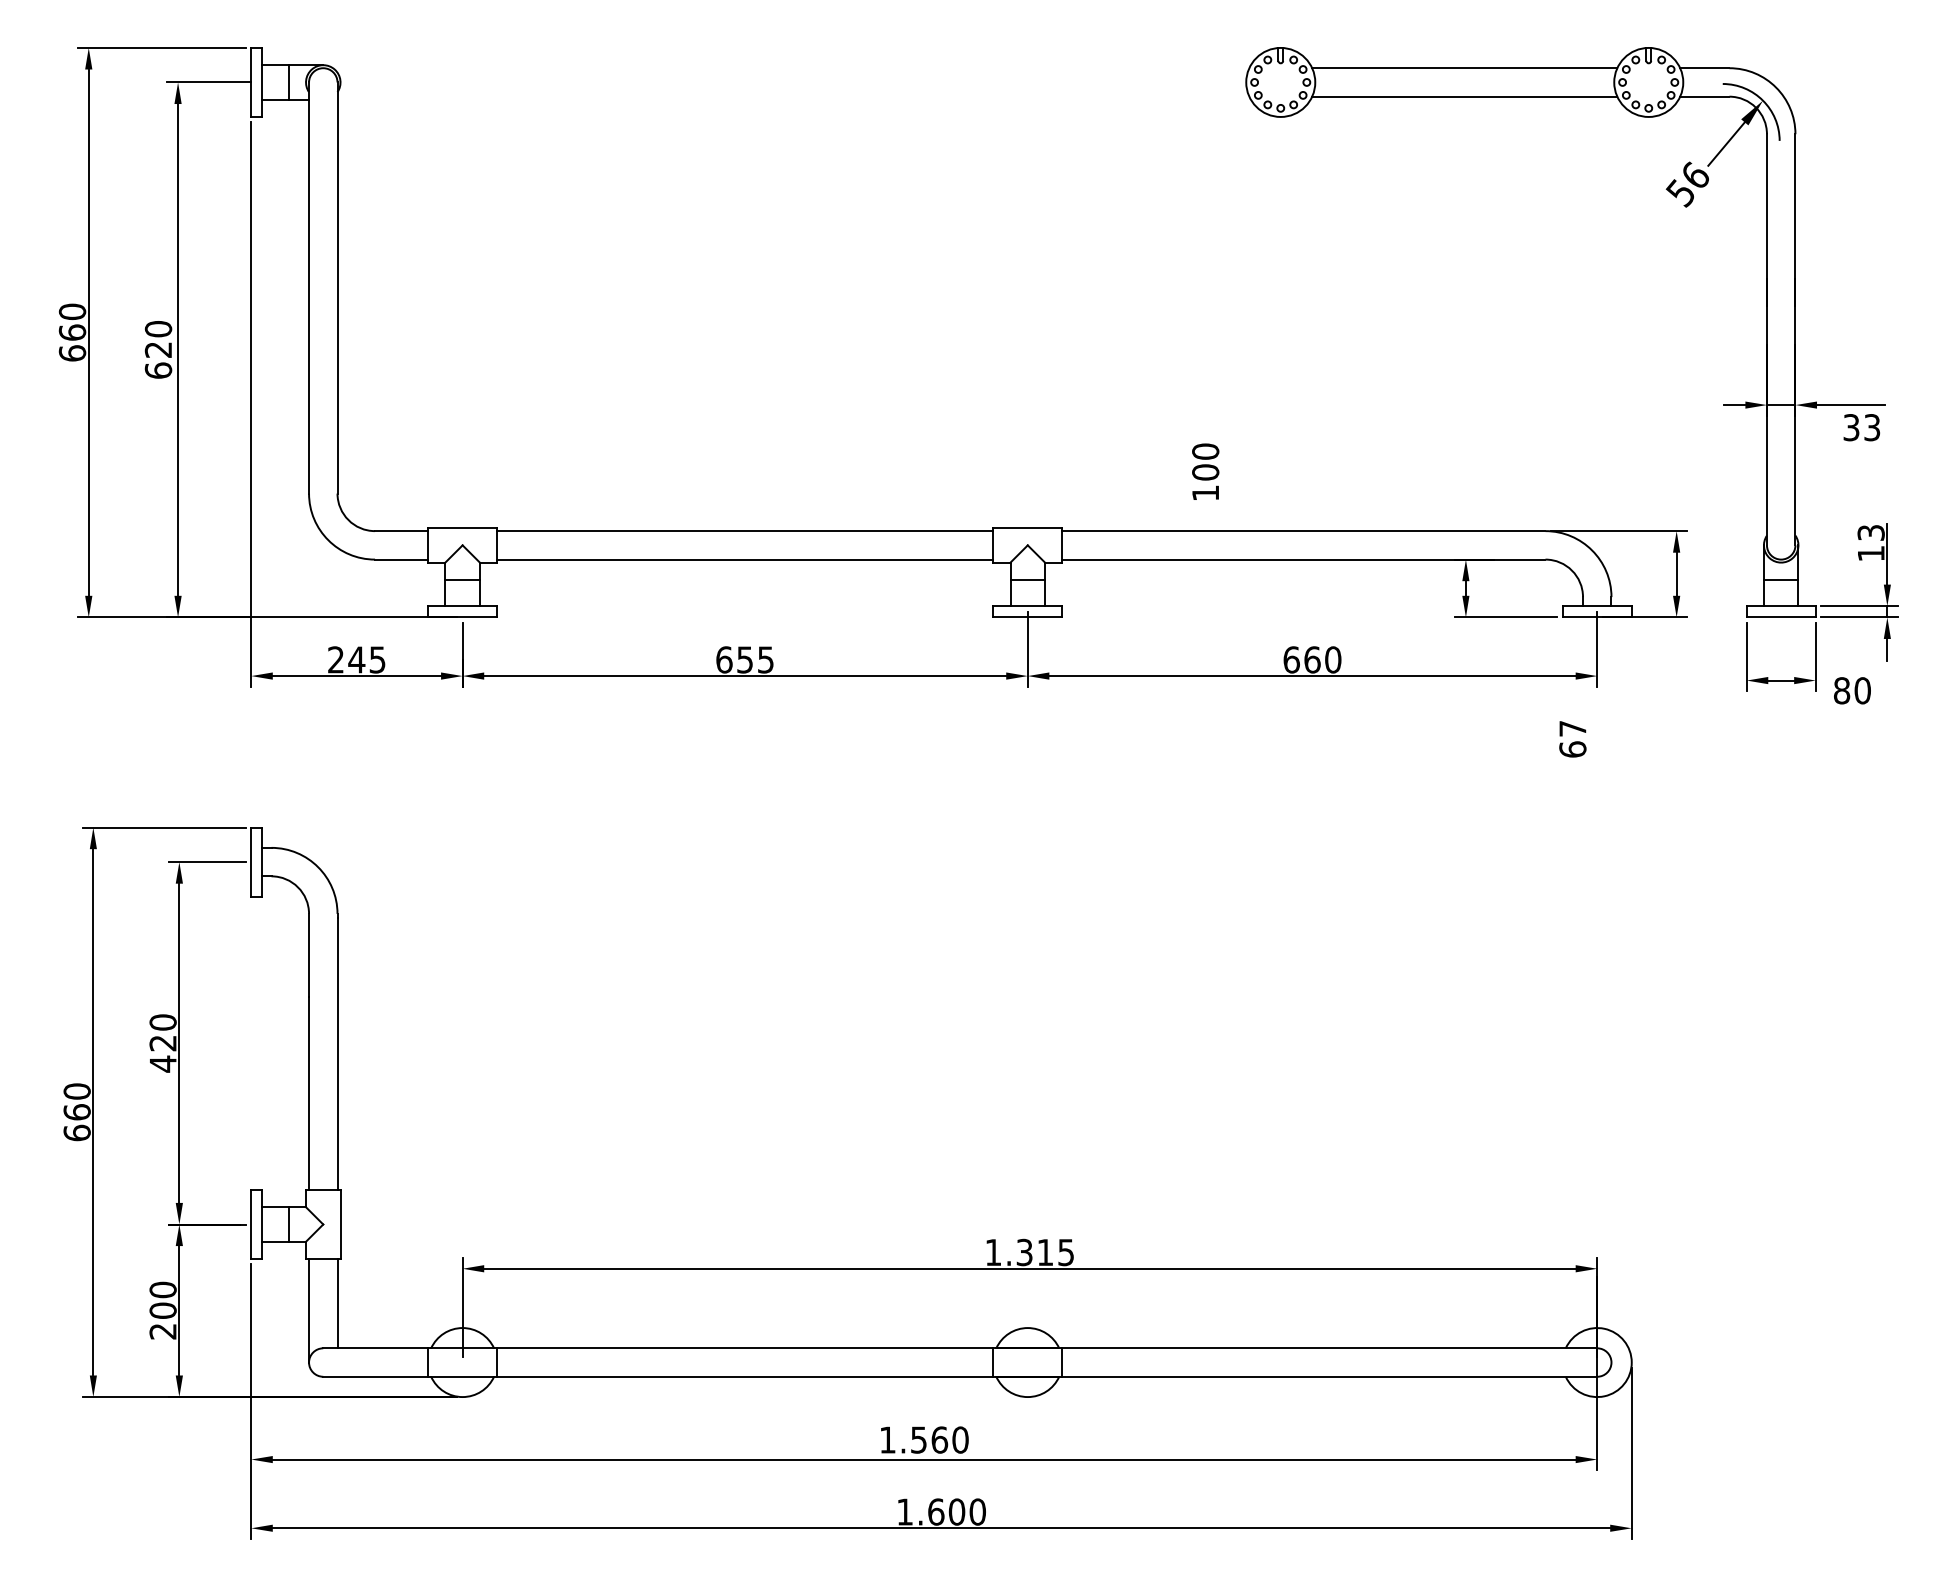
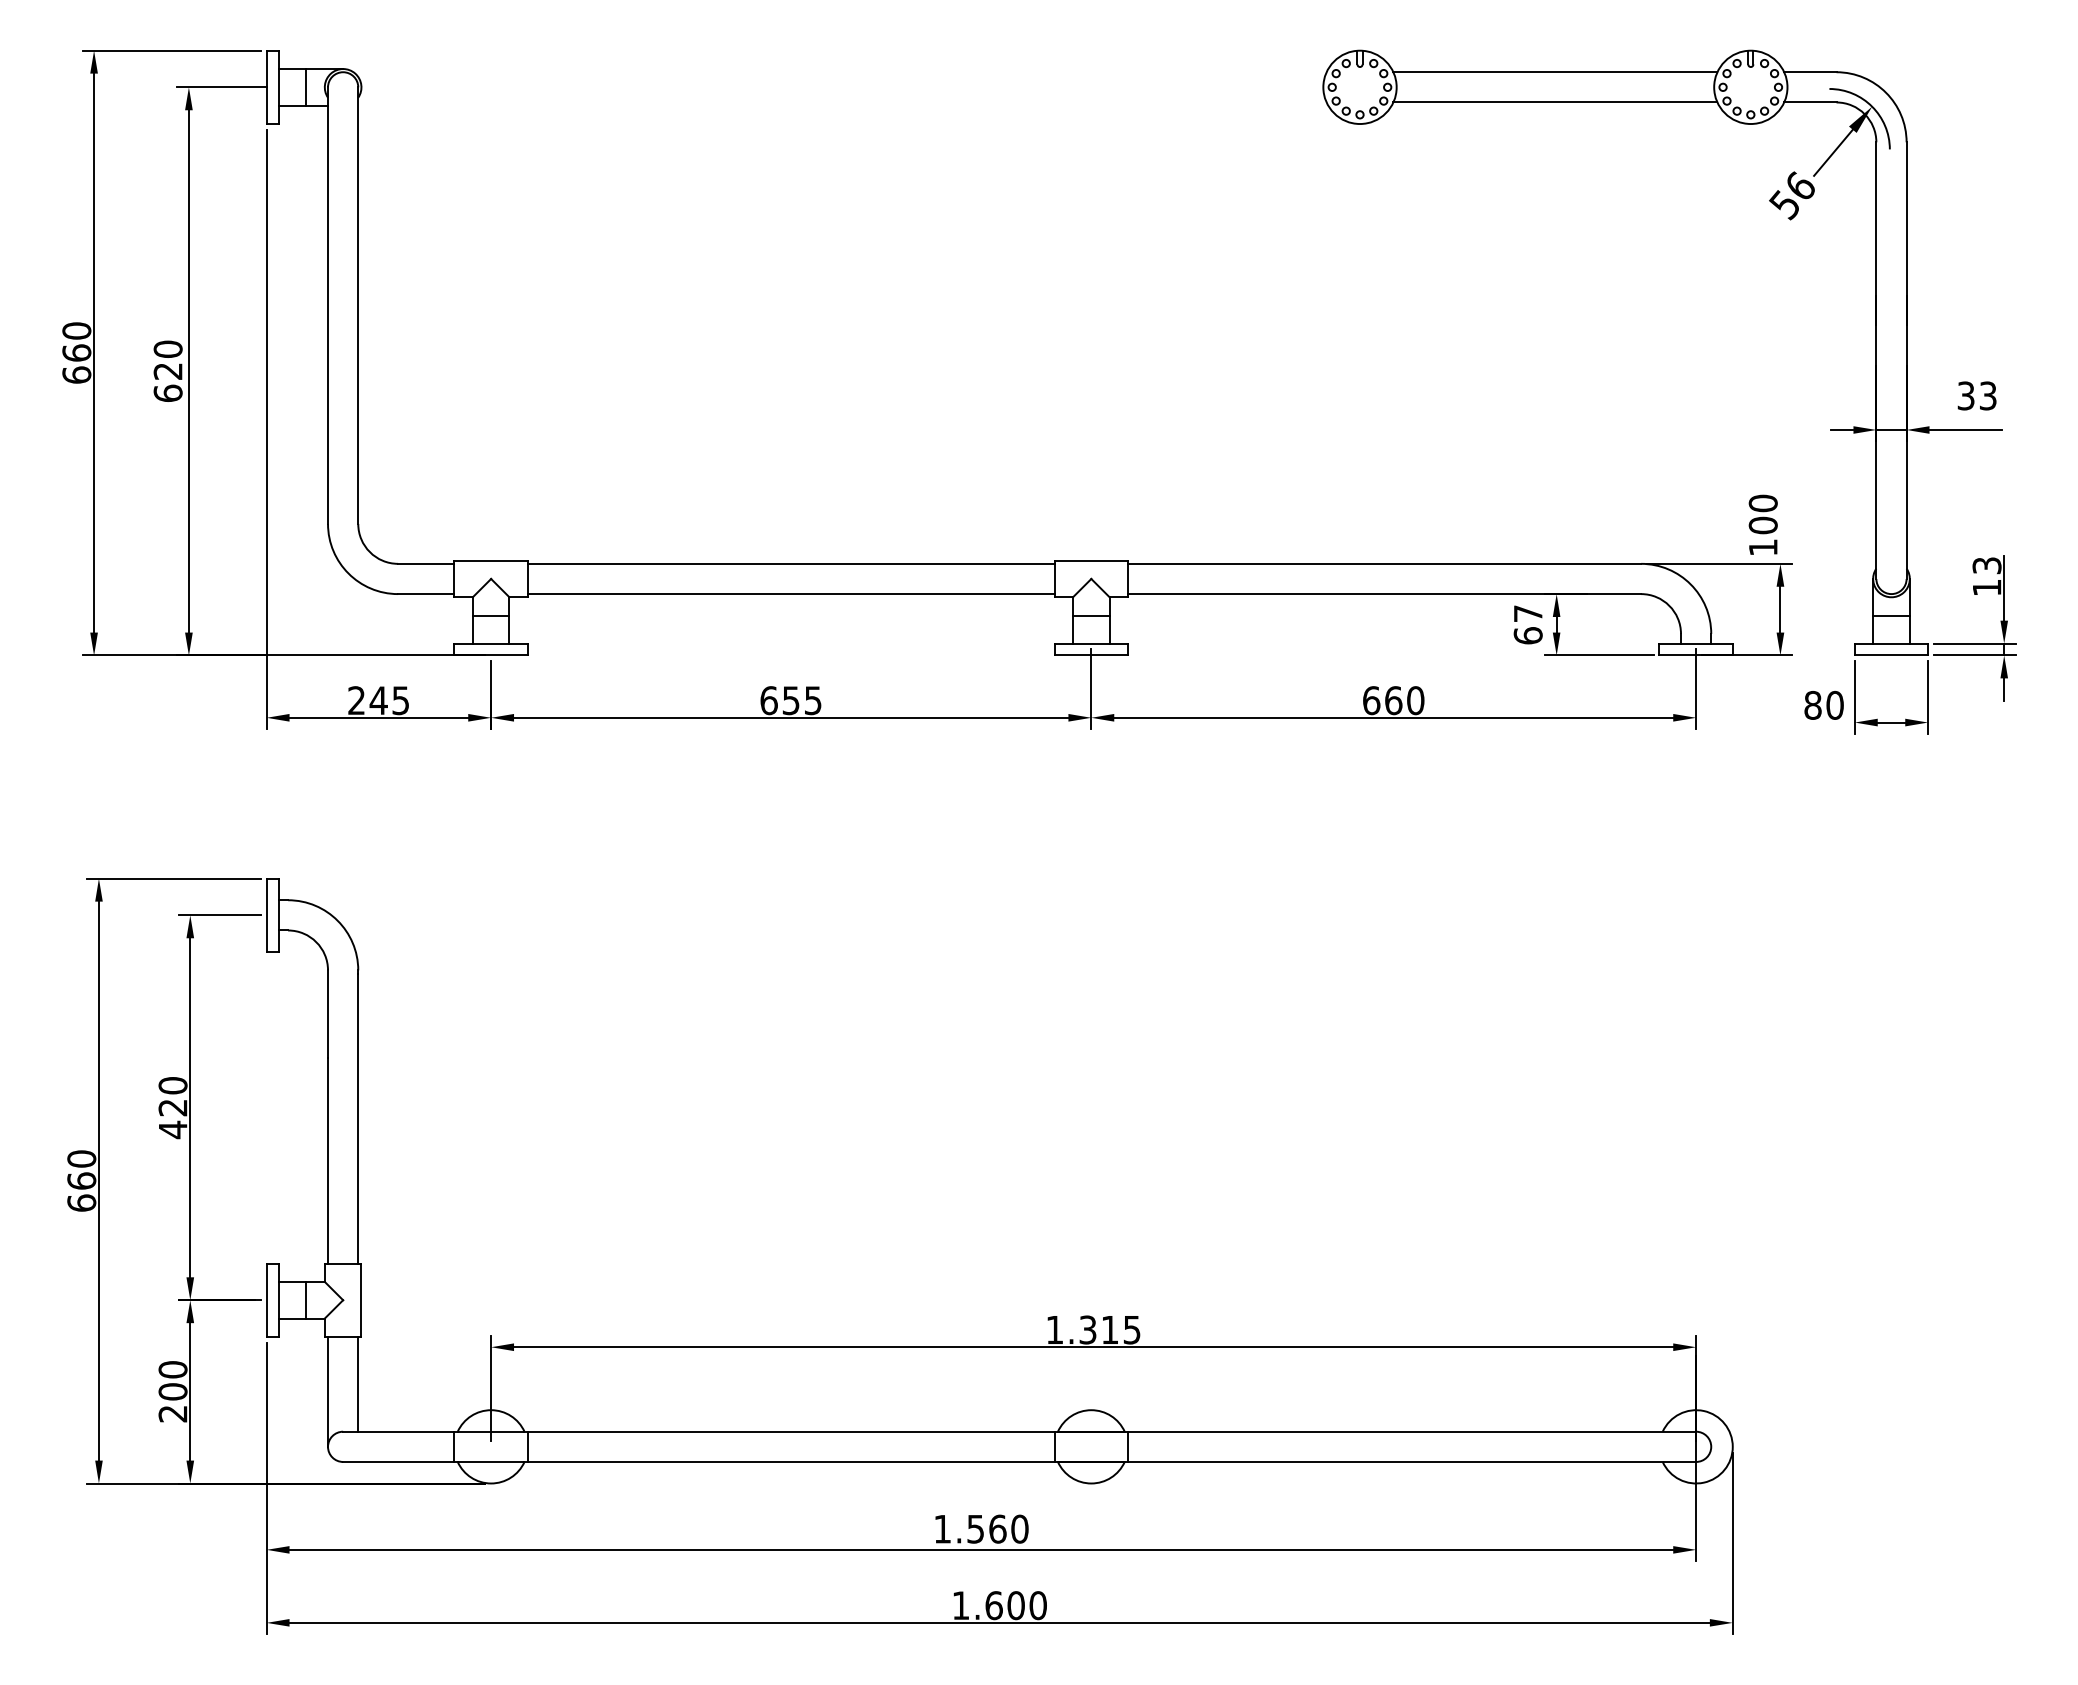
text: (1861, 427) -> (1976, 395), moved
text: (1204, 471) -> (1762, 524), moved
text: (1851, 690) -> (1823, 705), moved
text: (1572, 738) -> (1527, 624), moved

